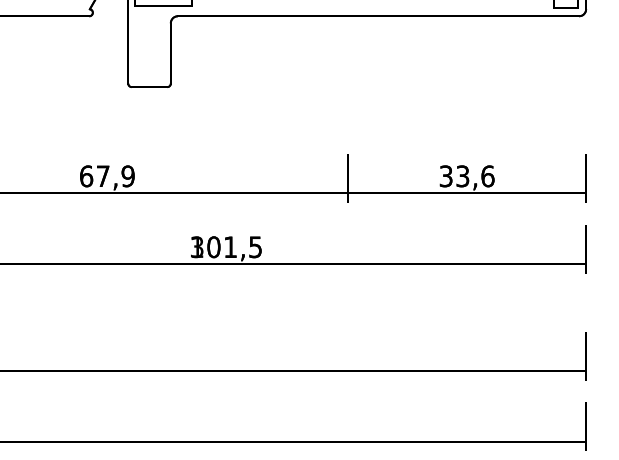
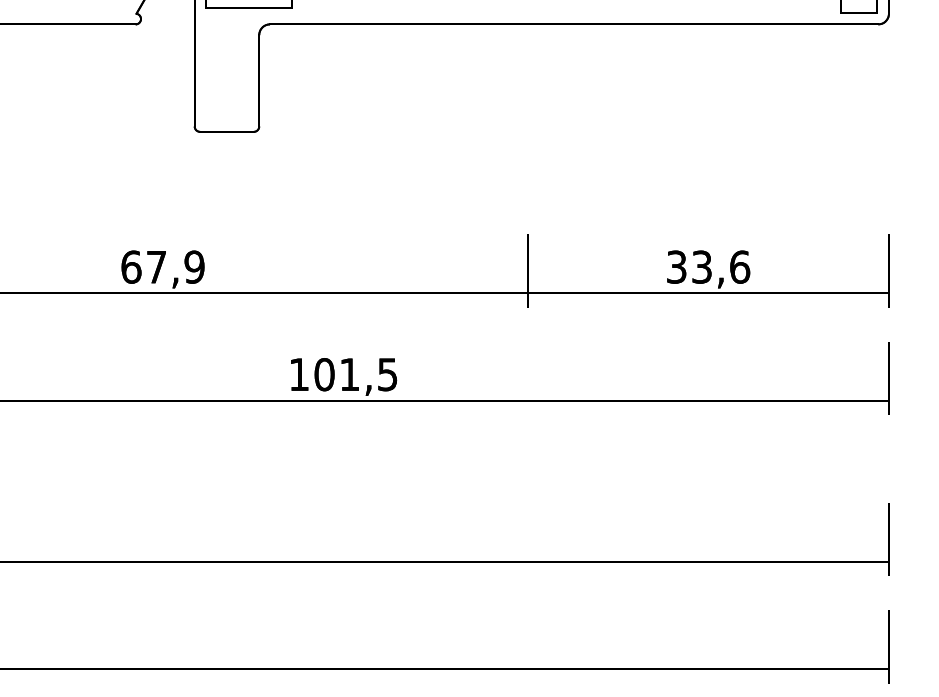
text: (197, 247) -> (299, 375), 301,5 -> 101,5

